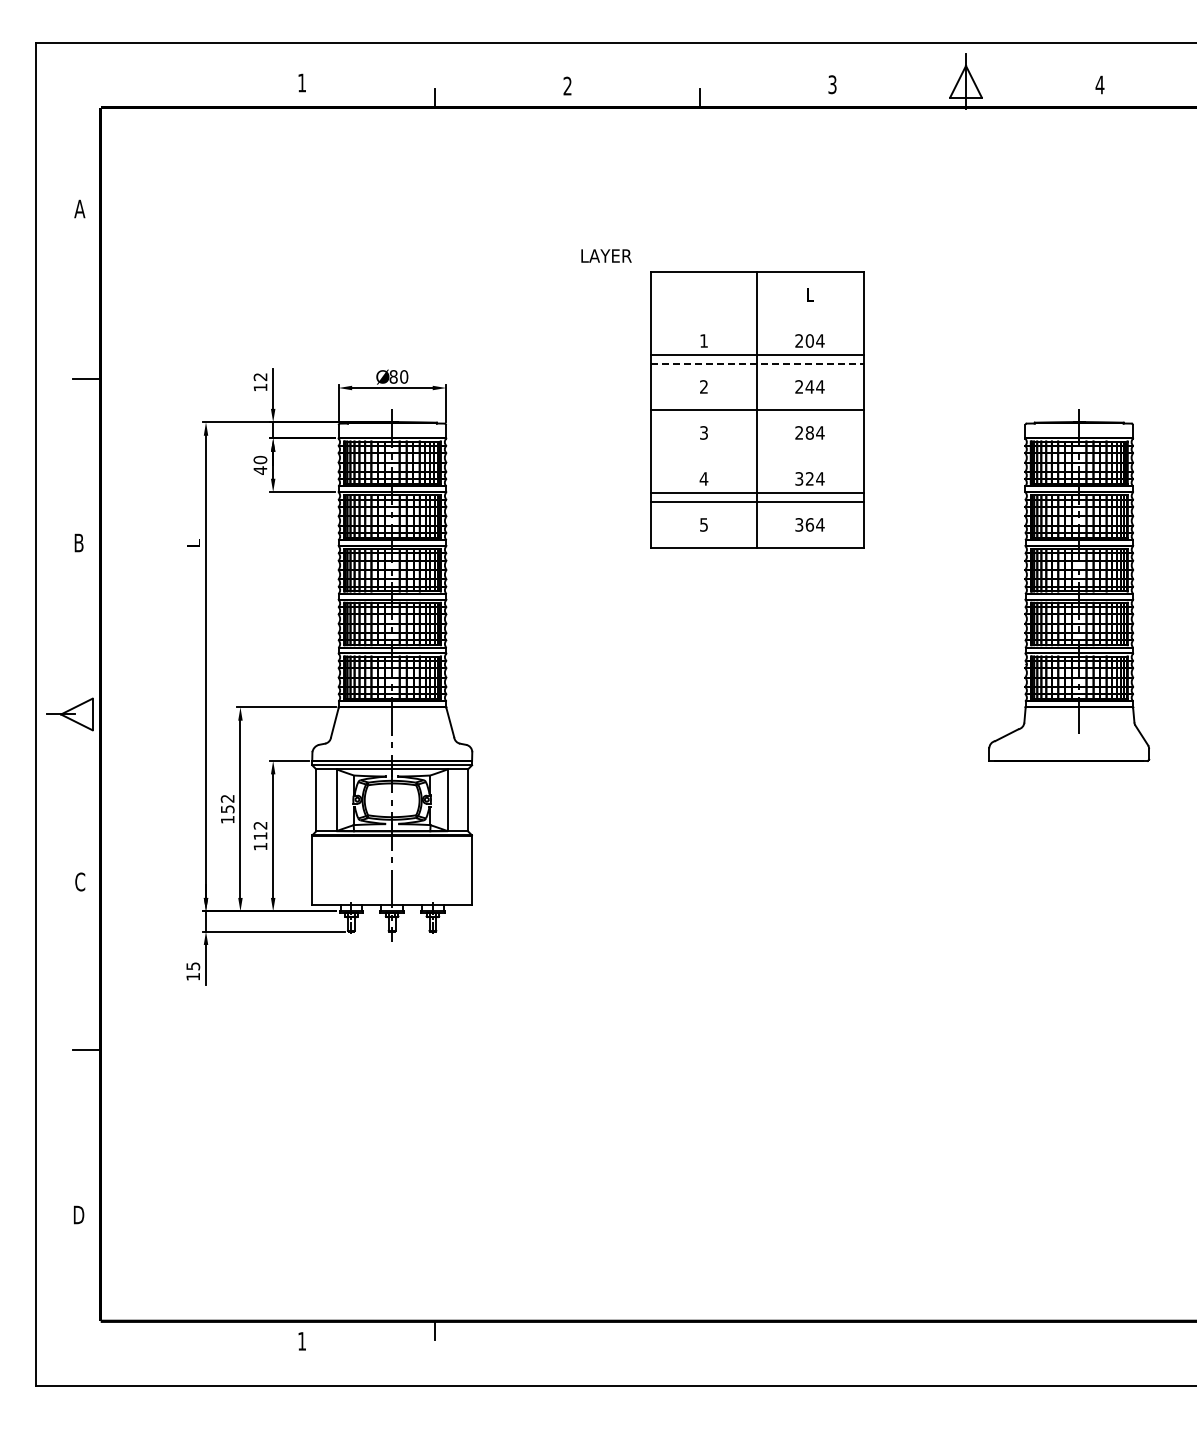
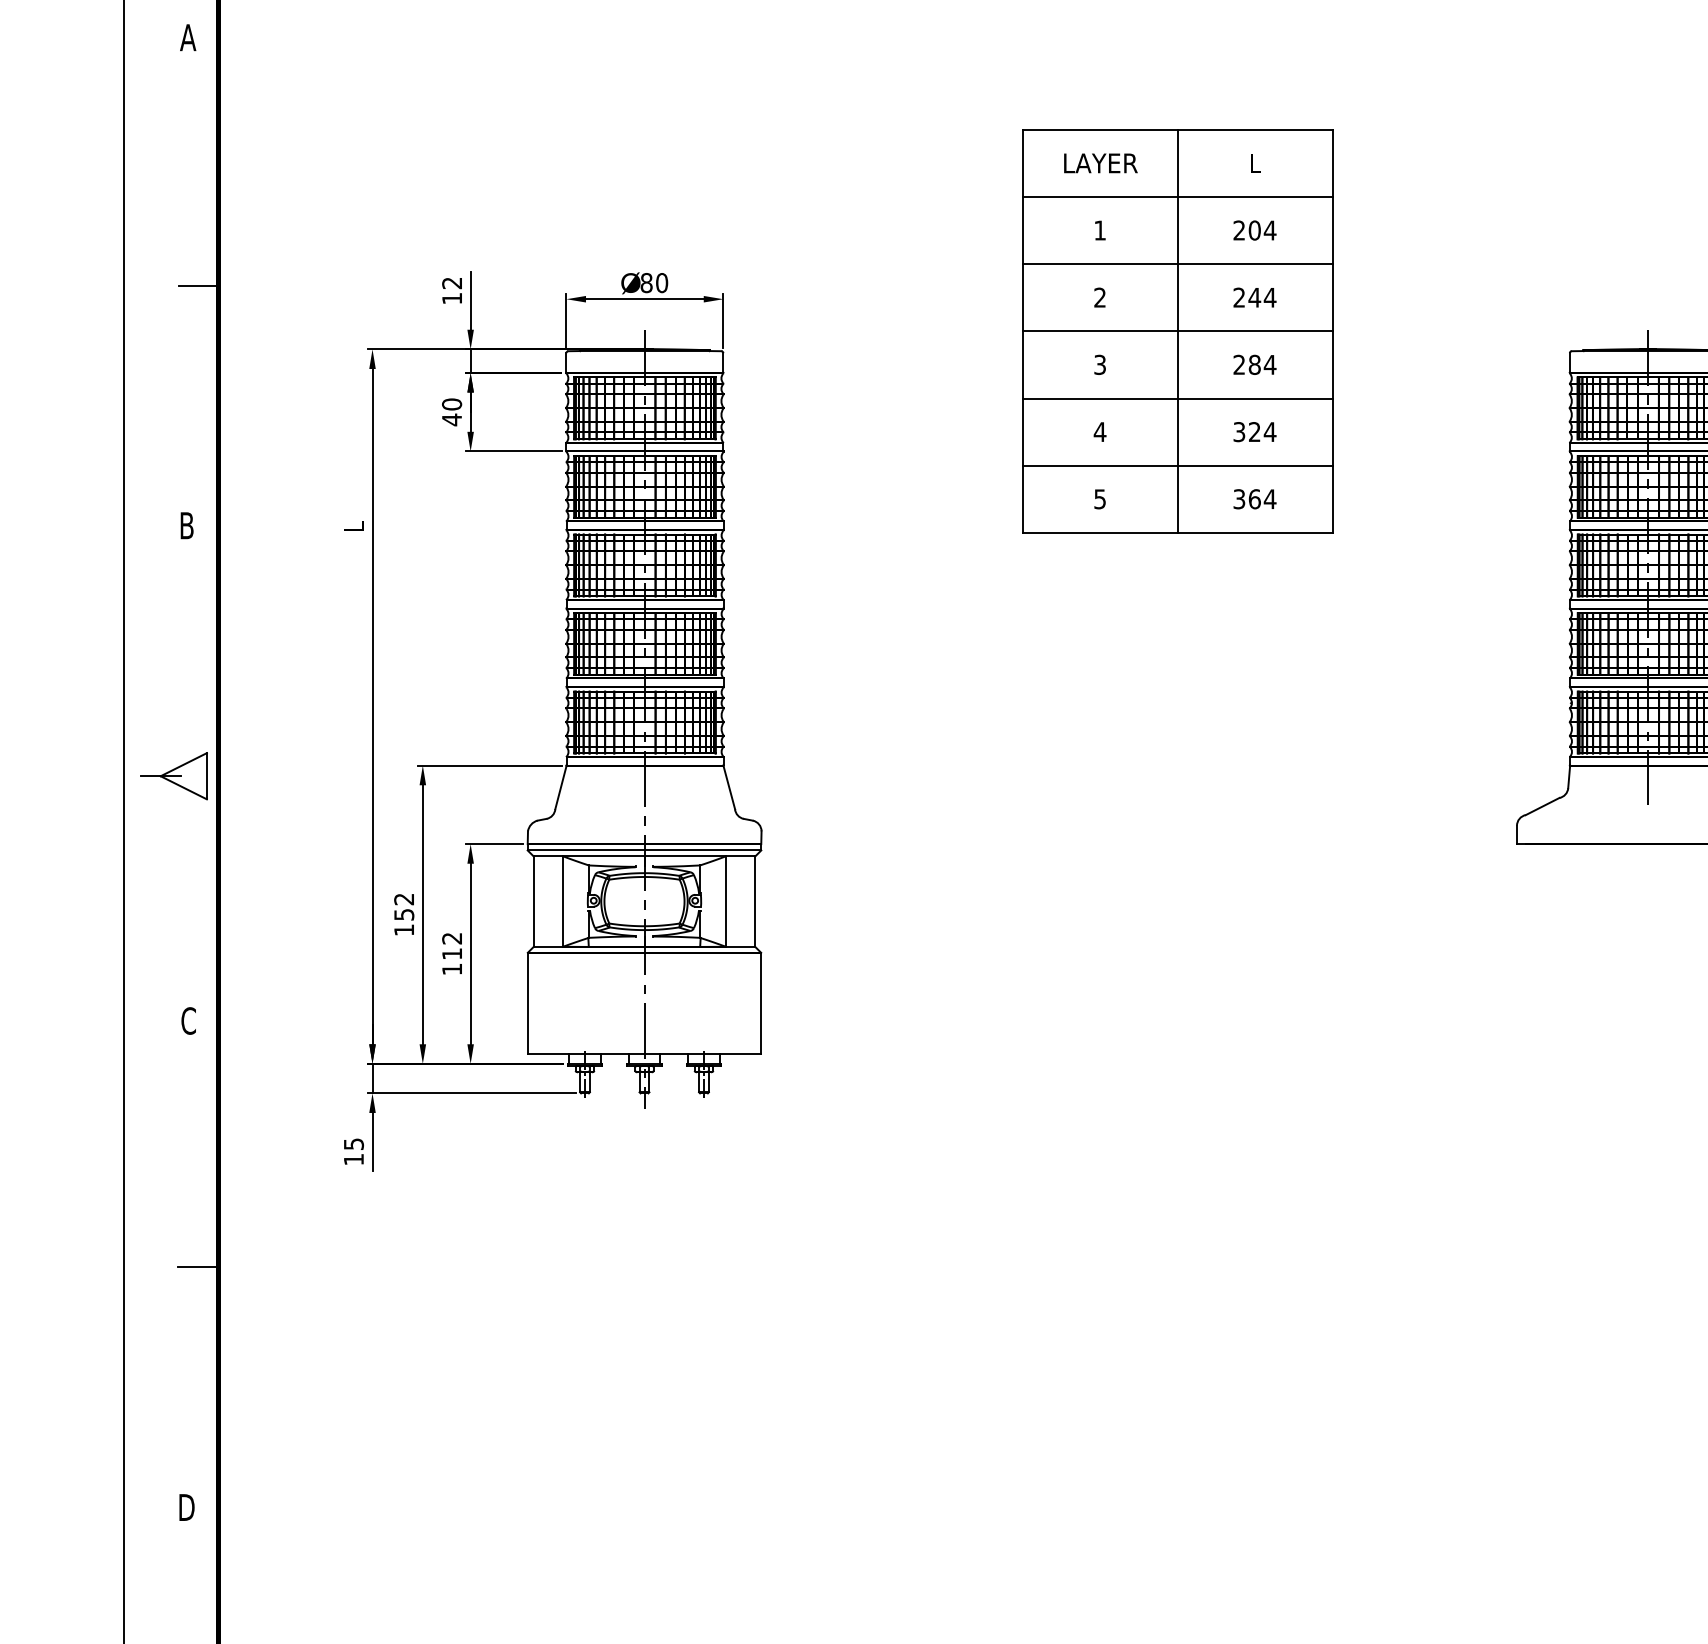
text: (606, 255) -> (1100, 162), moved
line: (757, 355) -> (1178, 197), moved
line: (757, 364) -> (1178, 264), dashed -> solid
line: (757, 492) -> (1178, 397), moved

